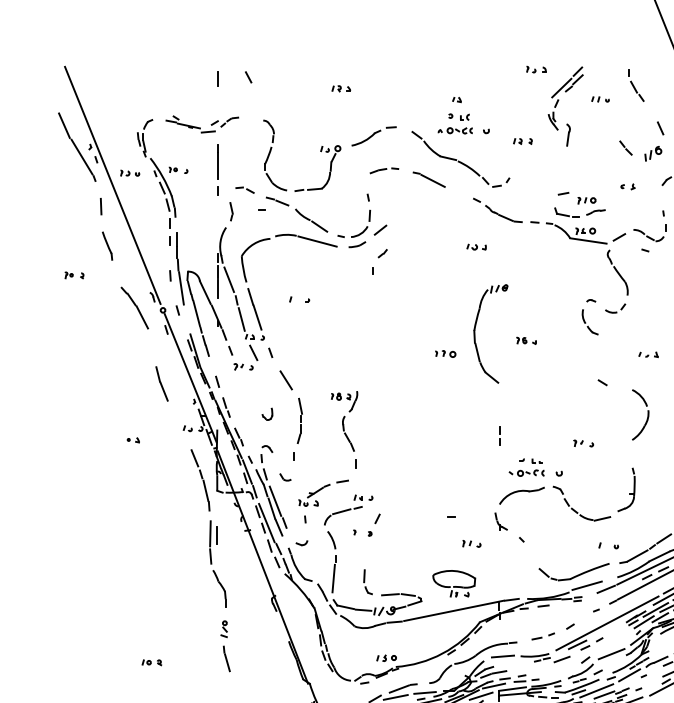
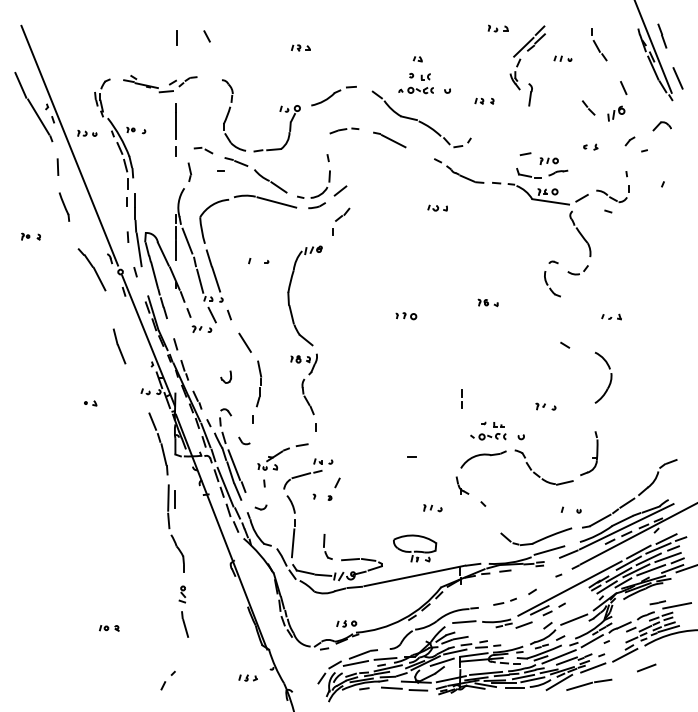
part: (382, 253) -> (342, 214), size x1.67
part: (475, 333) -> (289, 295), moved
line: (450, 516) -> (411, 456), moved

